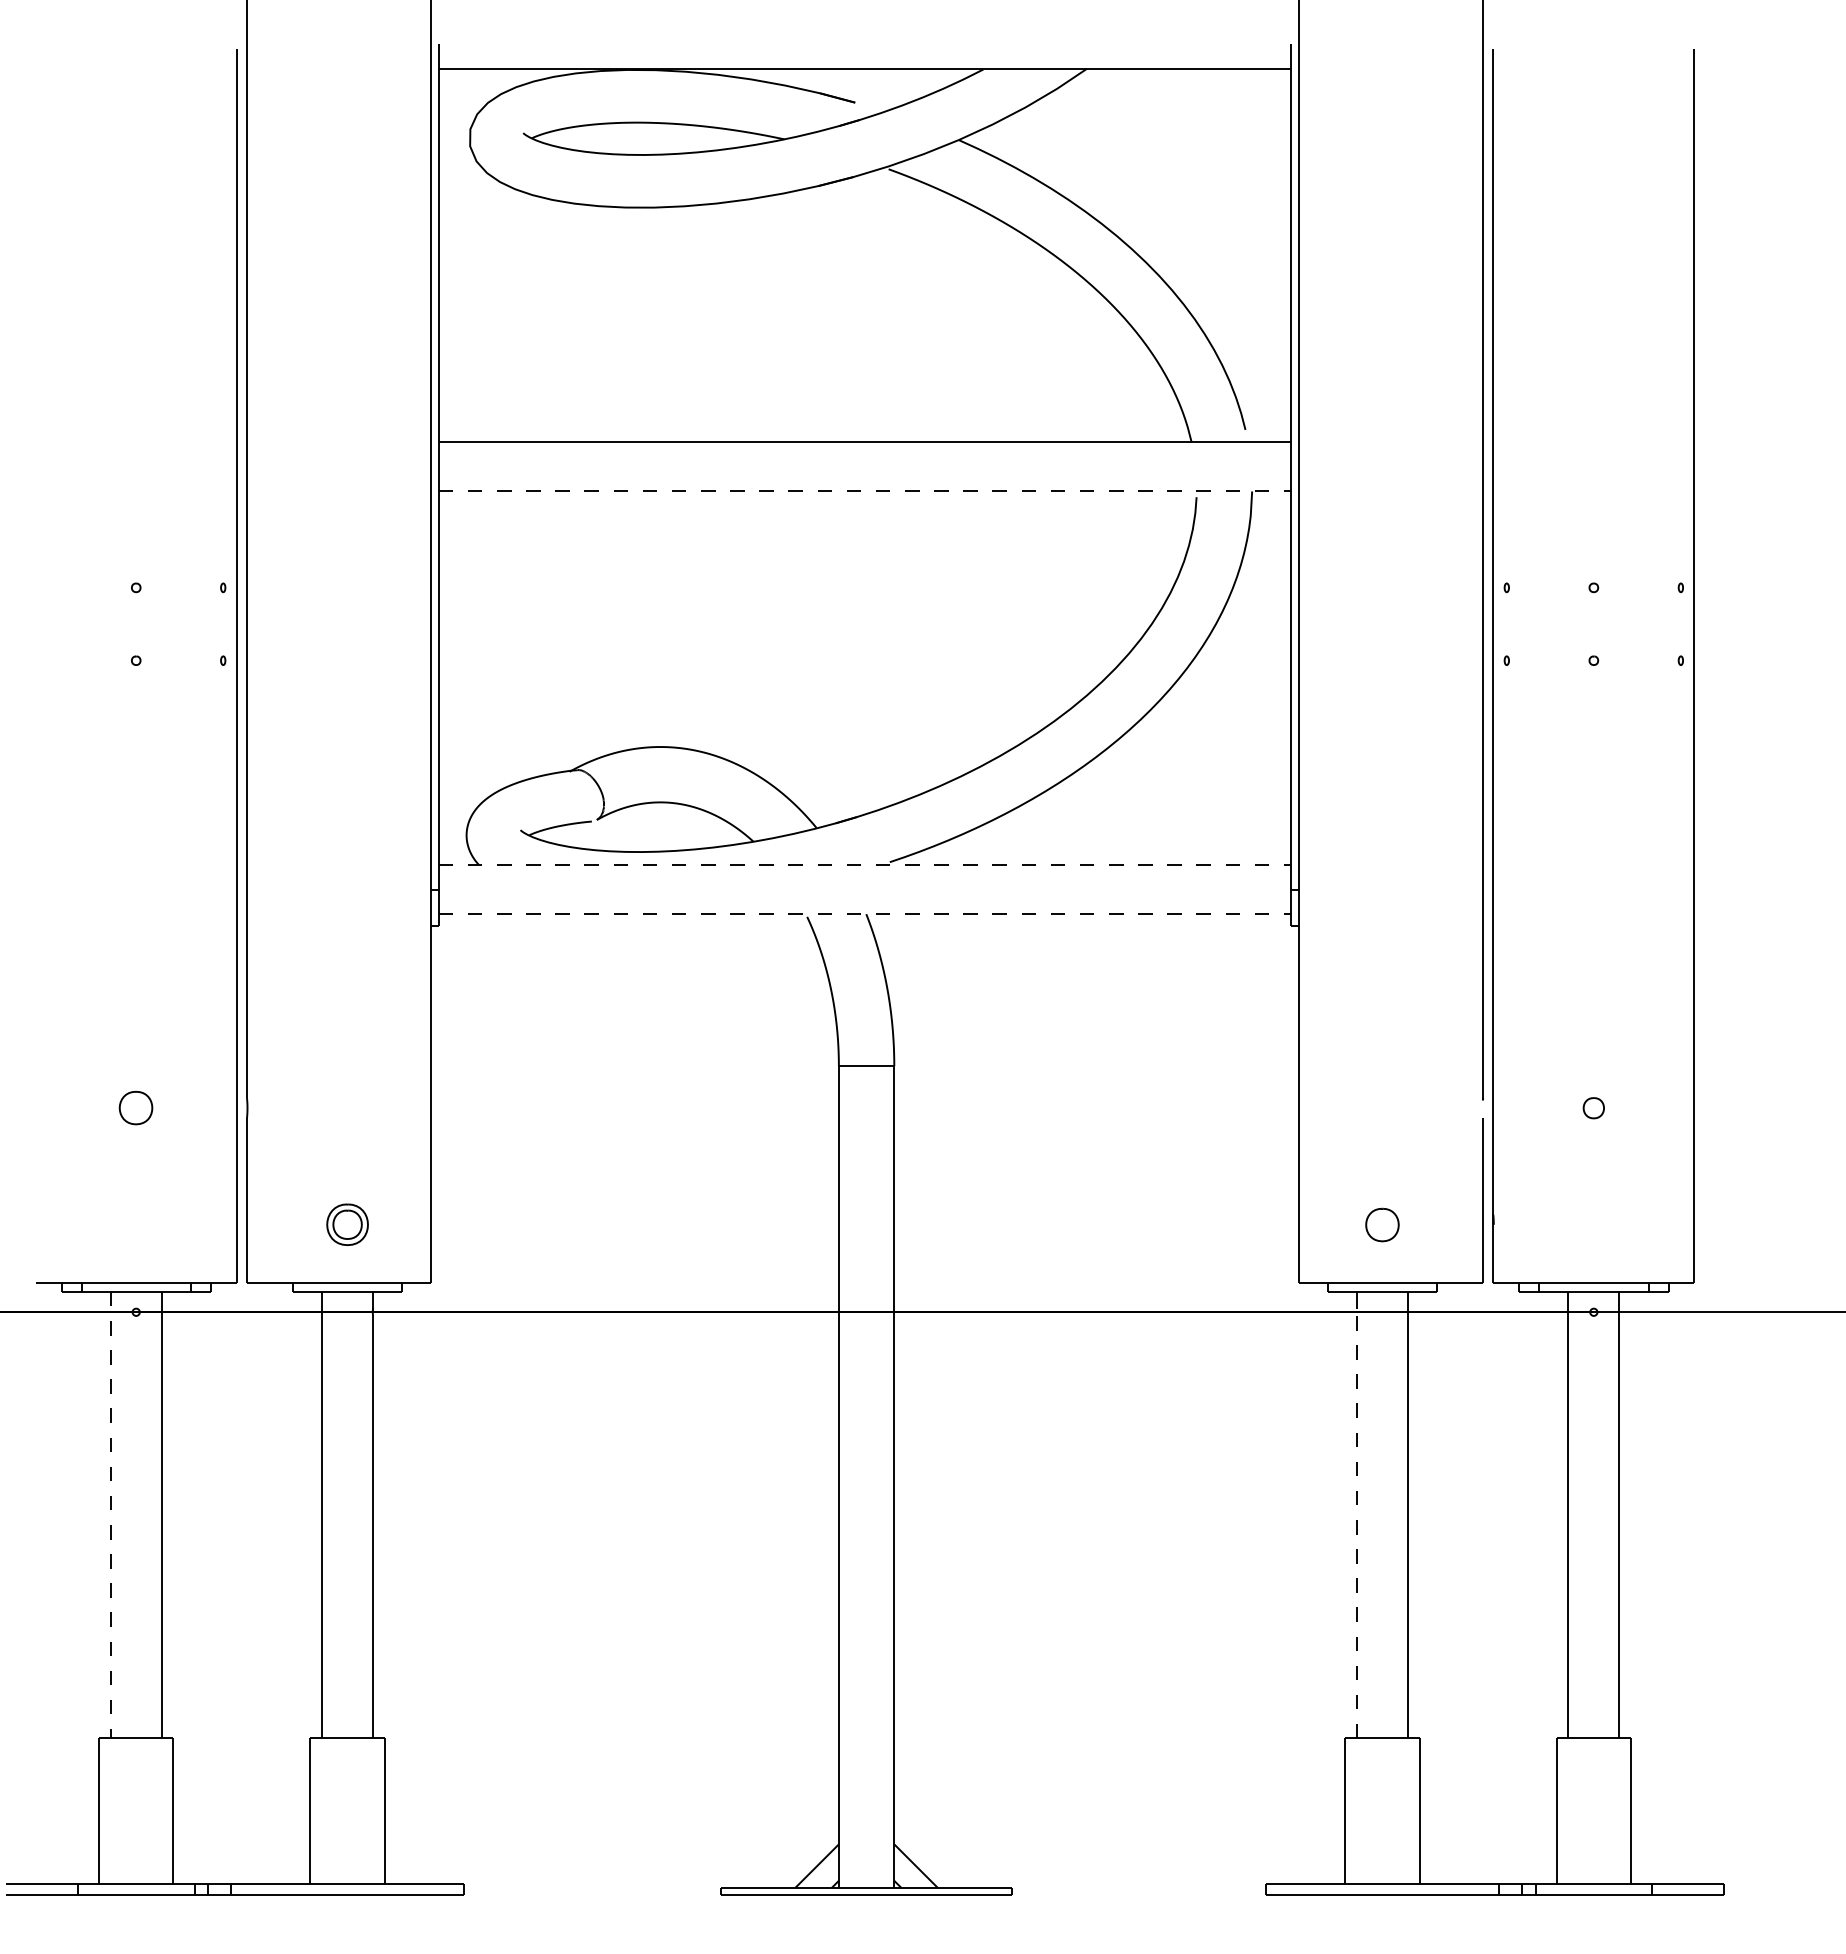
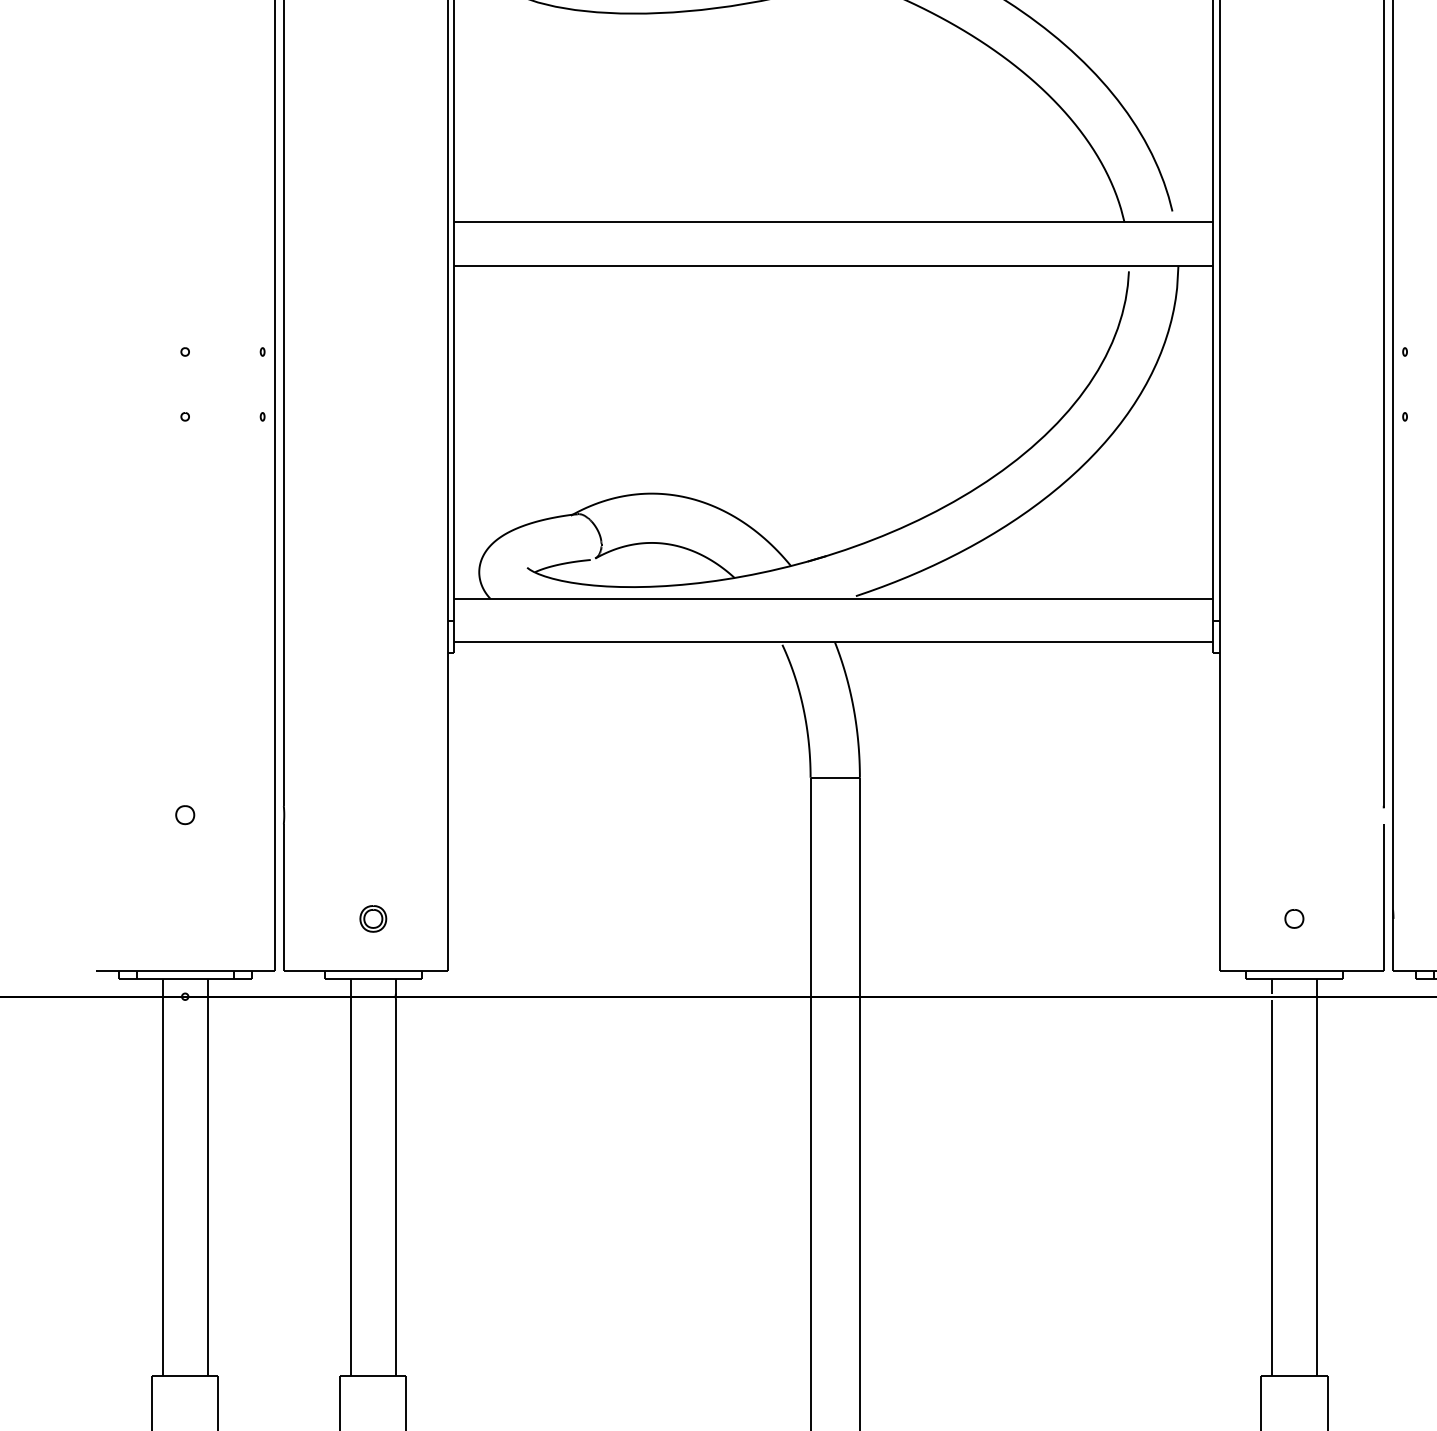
line: (865, 491) -> (834, 266), dashed -> solid
line: (865, 865) -> (834, 599), dashed -> solid
line: (865, 914) -> (834, 642), dashed -> solid
part: (136, 1108) -> (185, 815), size x0.62
part: (347, 1224) -> (373, 918), size x0.71
part: (1382, 1224) -> (1294, 918), size x0.62
line: (110, 1515) -> (162, 1177), dashed -> solid
line: (1356, 1526) -> (1271, 1187), dashed -> solid

